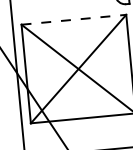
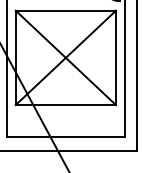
line: (74, 19) -> (66, 10), dashed -> solid

